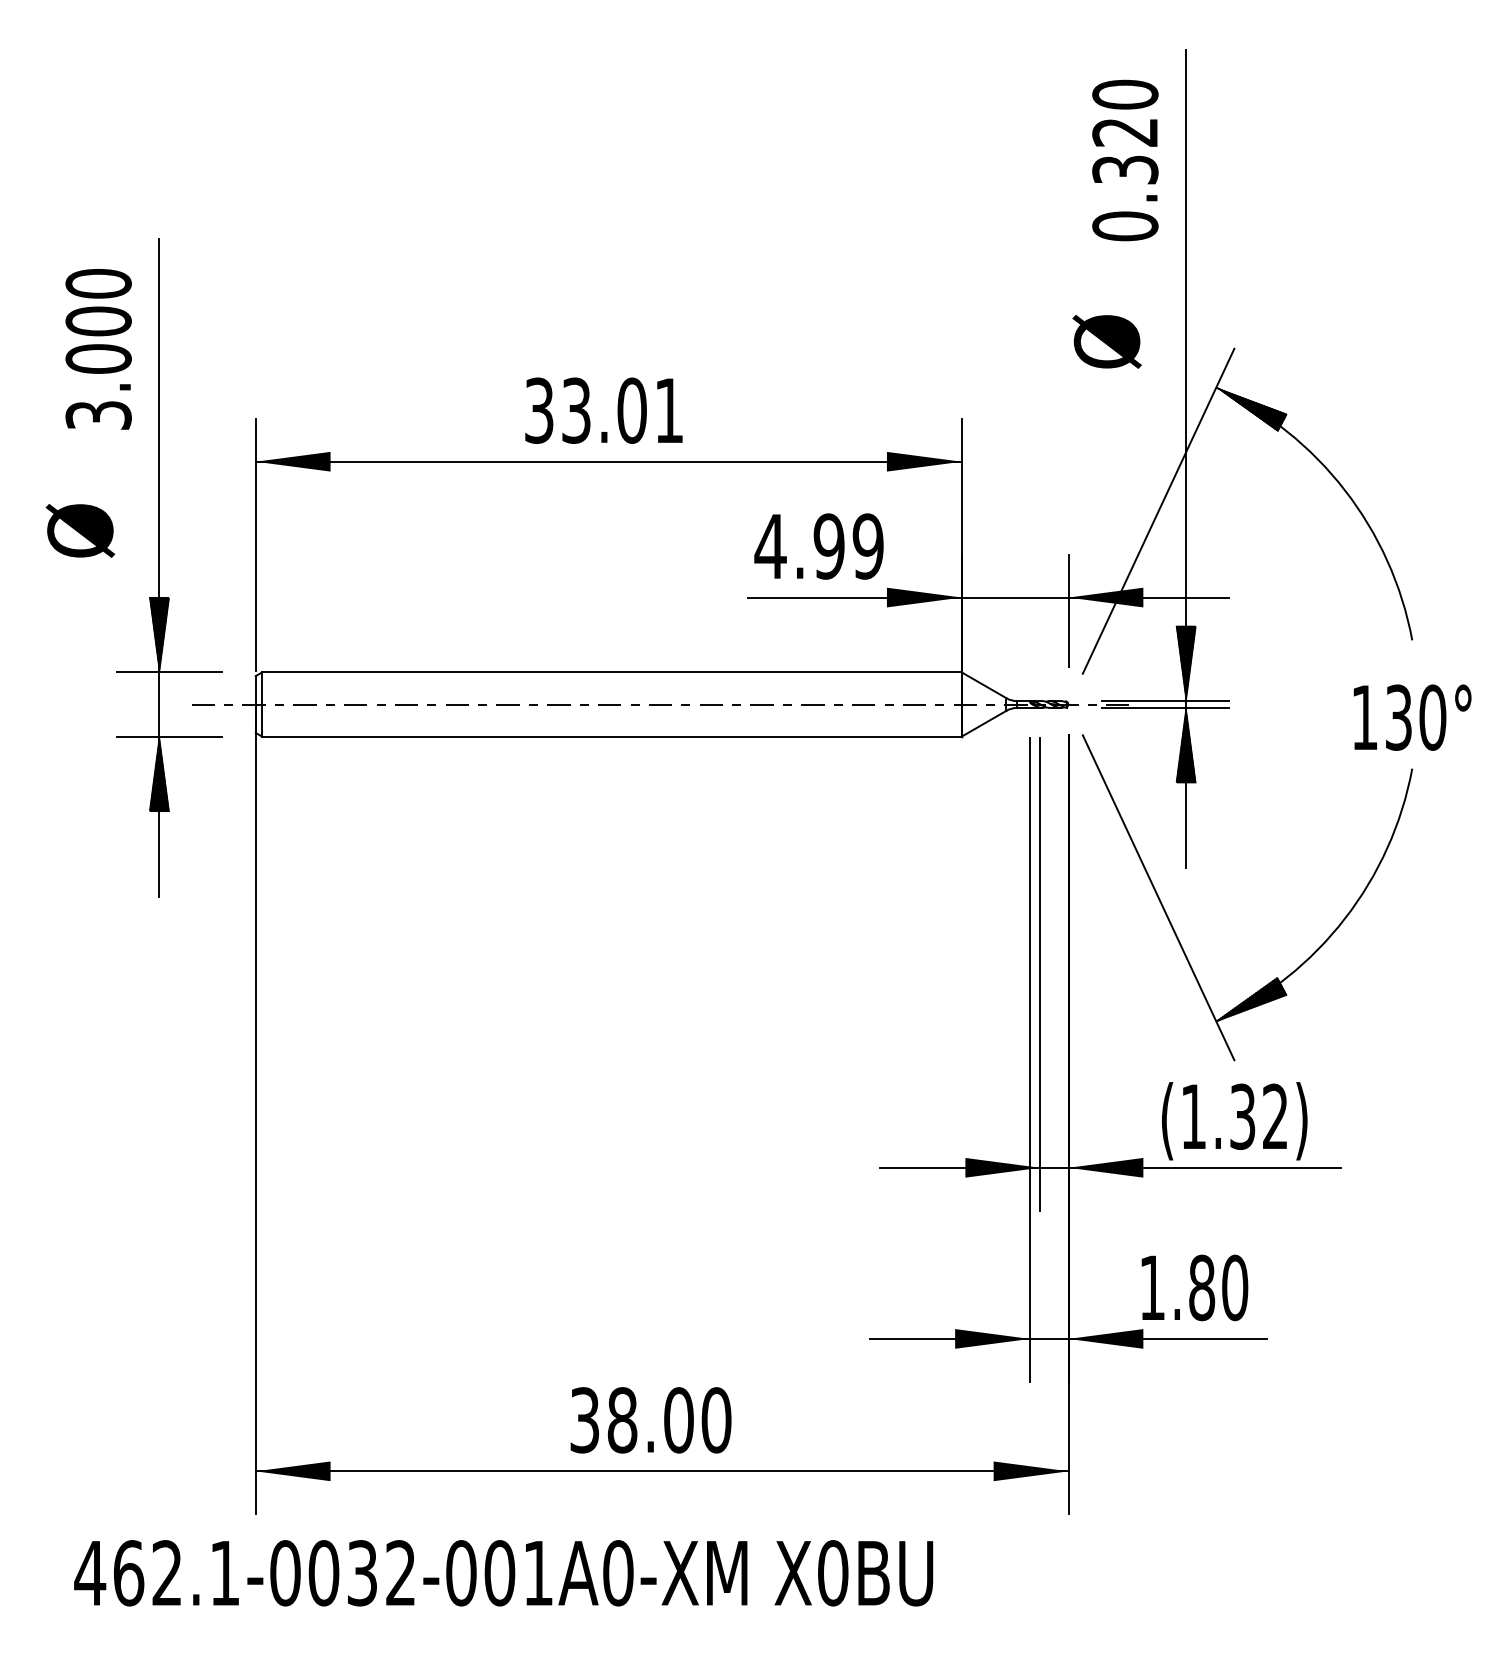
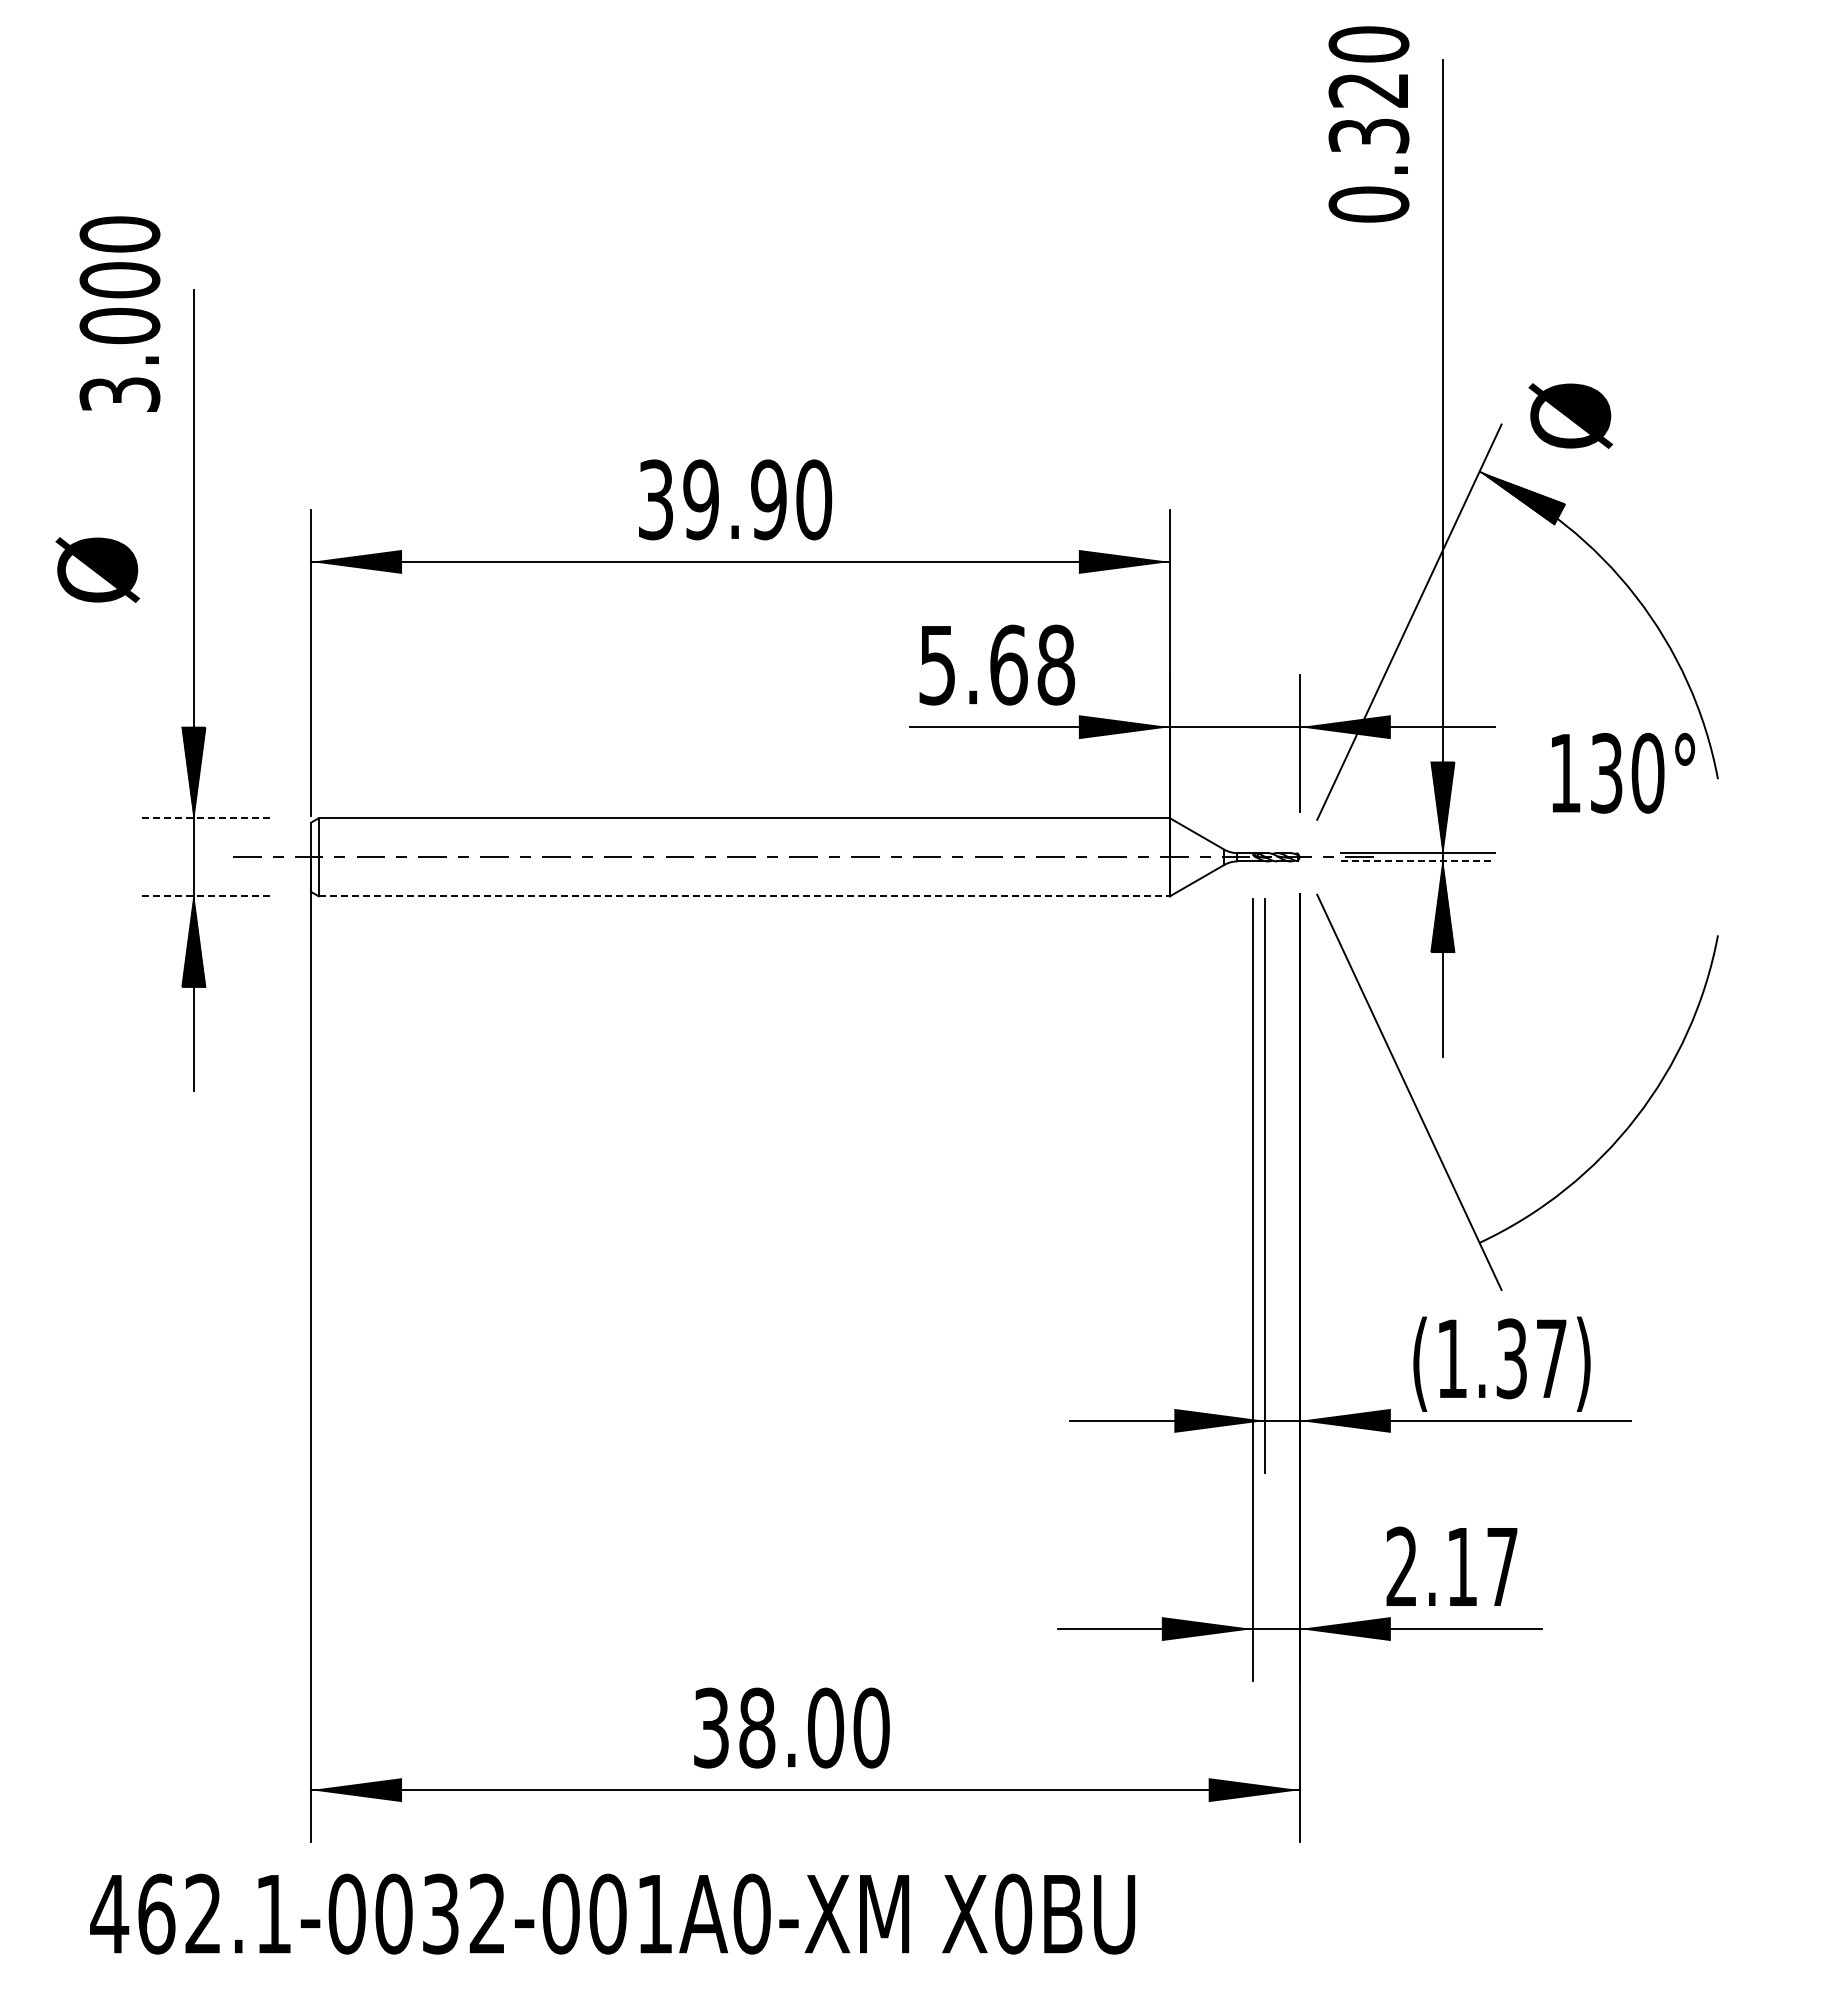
text: (1124, 160) -> (1368, 124), moved
text: (1106, 341) -> (1570, 415), moved
text: (98, 348) -> (119, 313), moved
text: (622, 410) -> (757, 499), 33.01 -> 39.90
text: (80, 530) -> (97, 569), moved
text: (819, 546) -> (996, 664), 4.99 -> 5.68
line: (169, 672) -> (205, 818), solid -> dashed
line: (1166, 707) -> (1418, 861), solid -> dashed
text: (1412, 717) -> (1623, 772), moved
line: (169, 736) -> (205, 896), solid -> dashed
line: (612, 736) -> (744, 896), solid -> dashed
hatch: (1251, 998) -> (1522, 1215), removed
text: (1275, 1115) -> (1551, 1357), (1.32) -> (1.37)
text: (1194, 1287) -> (1452, 1566), 1.80 -> 2.17

